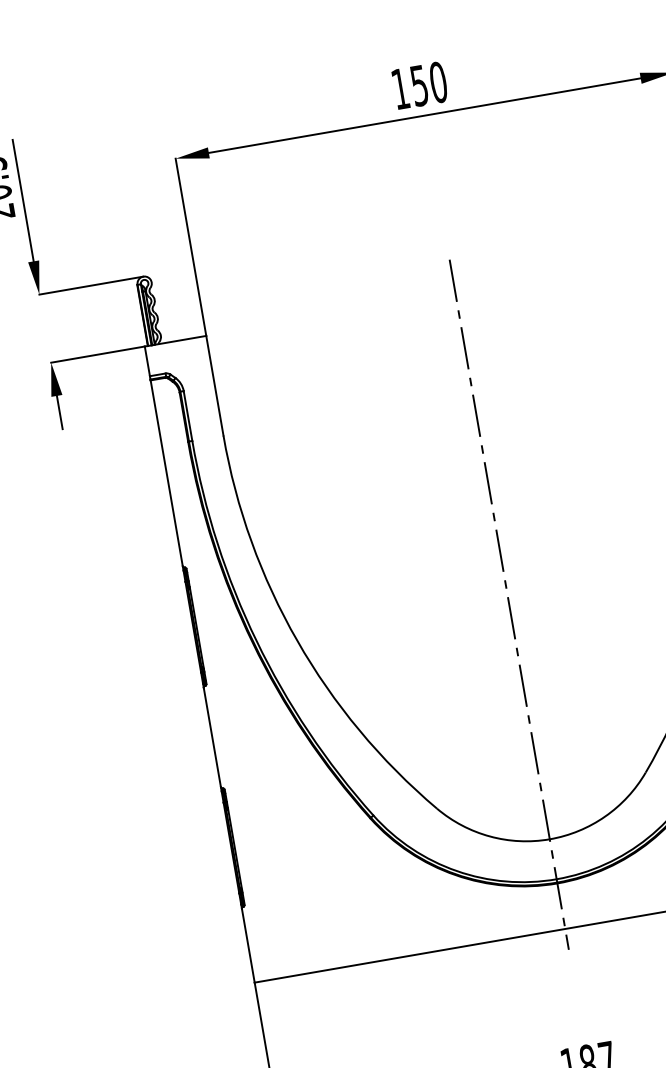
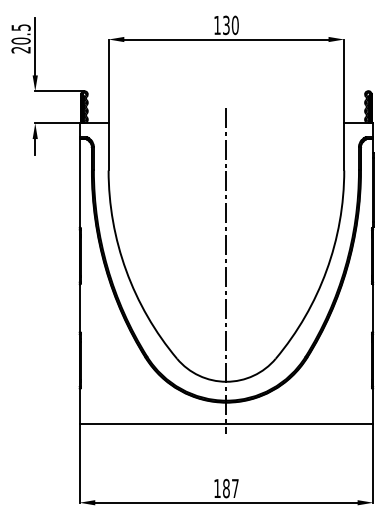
text: (419, 83) -> (226, 24), 150 -> 130

